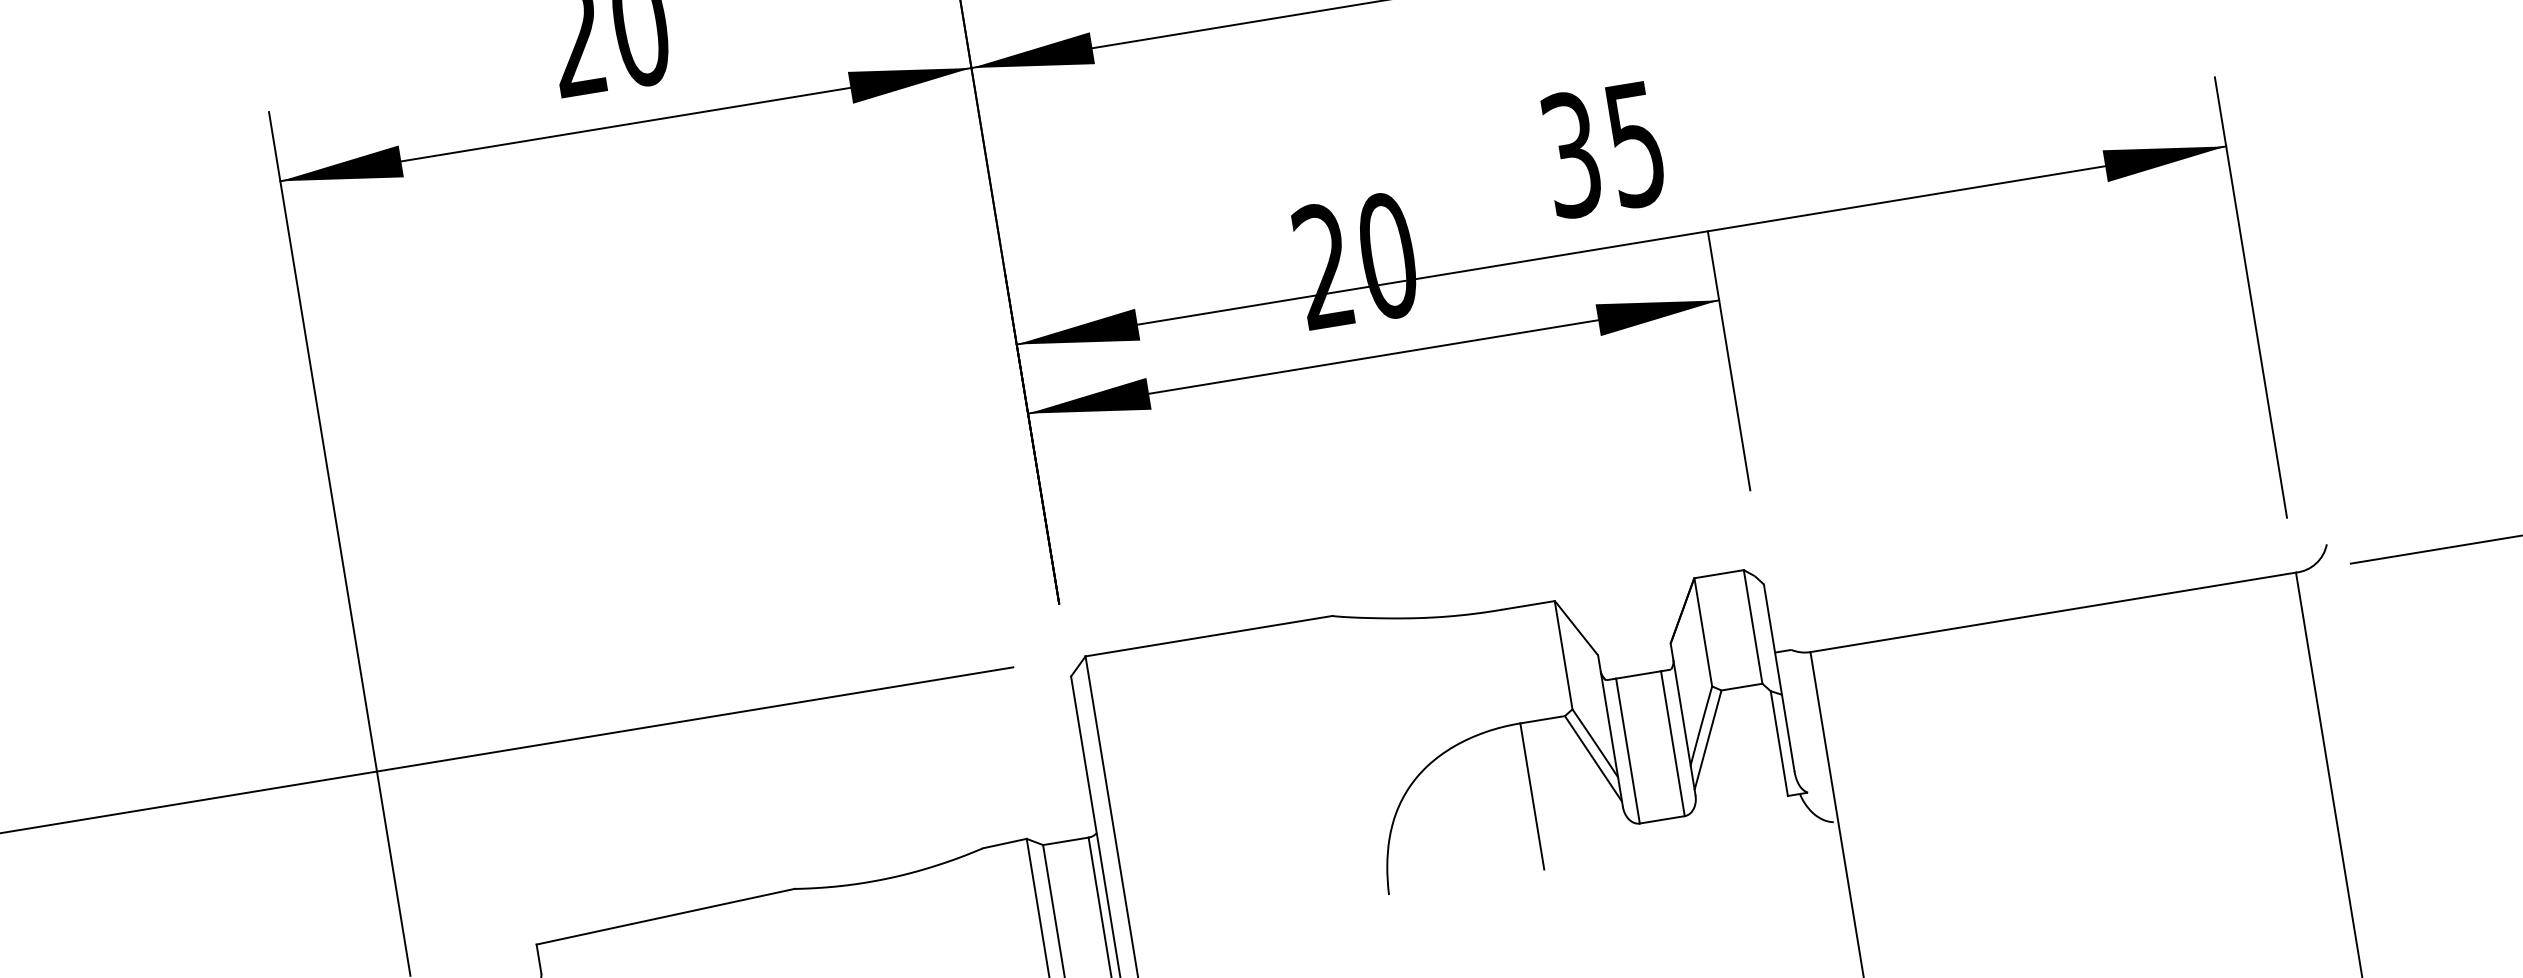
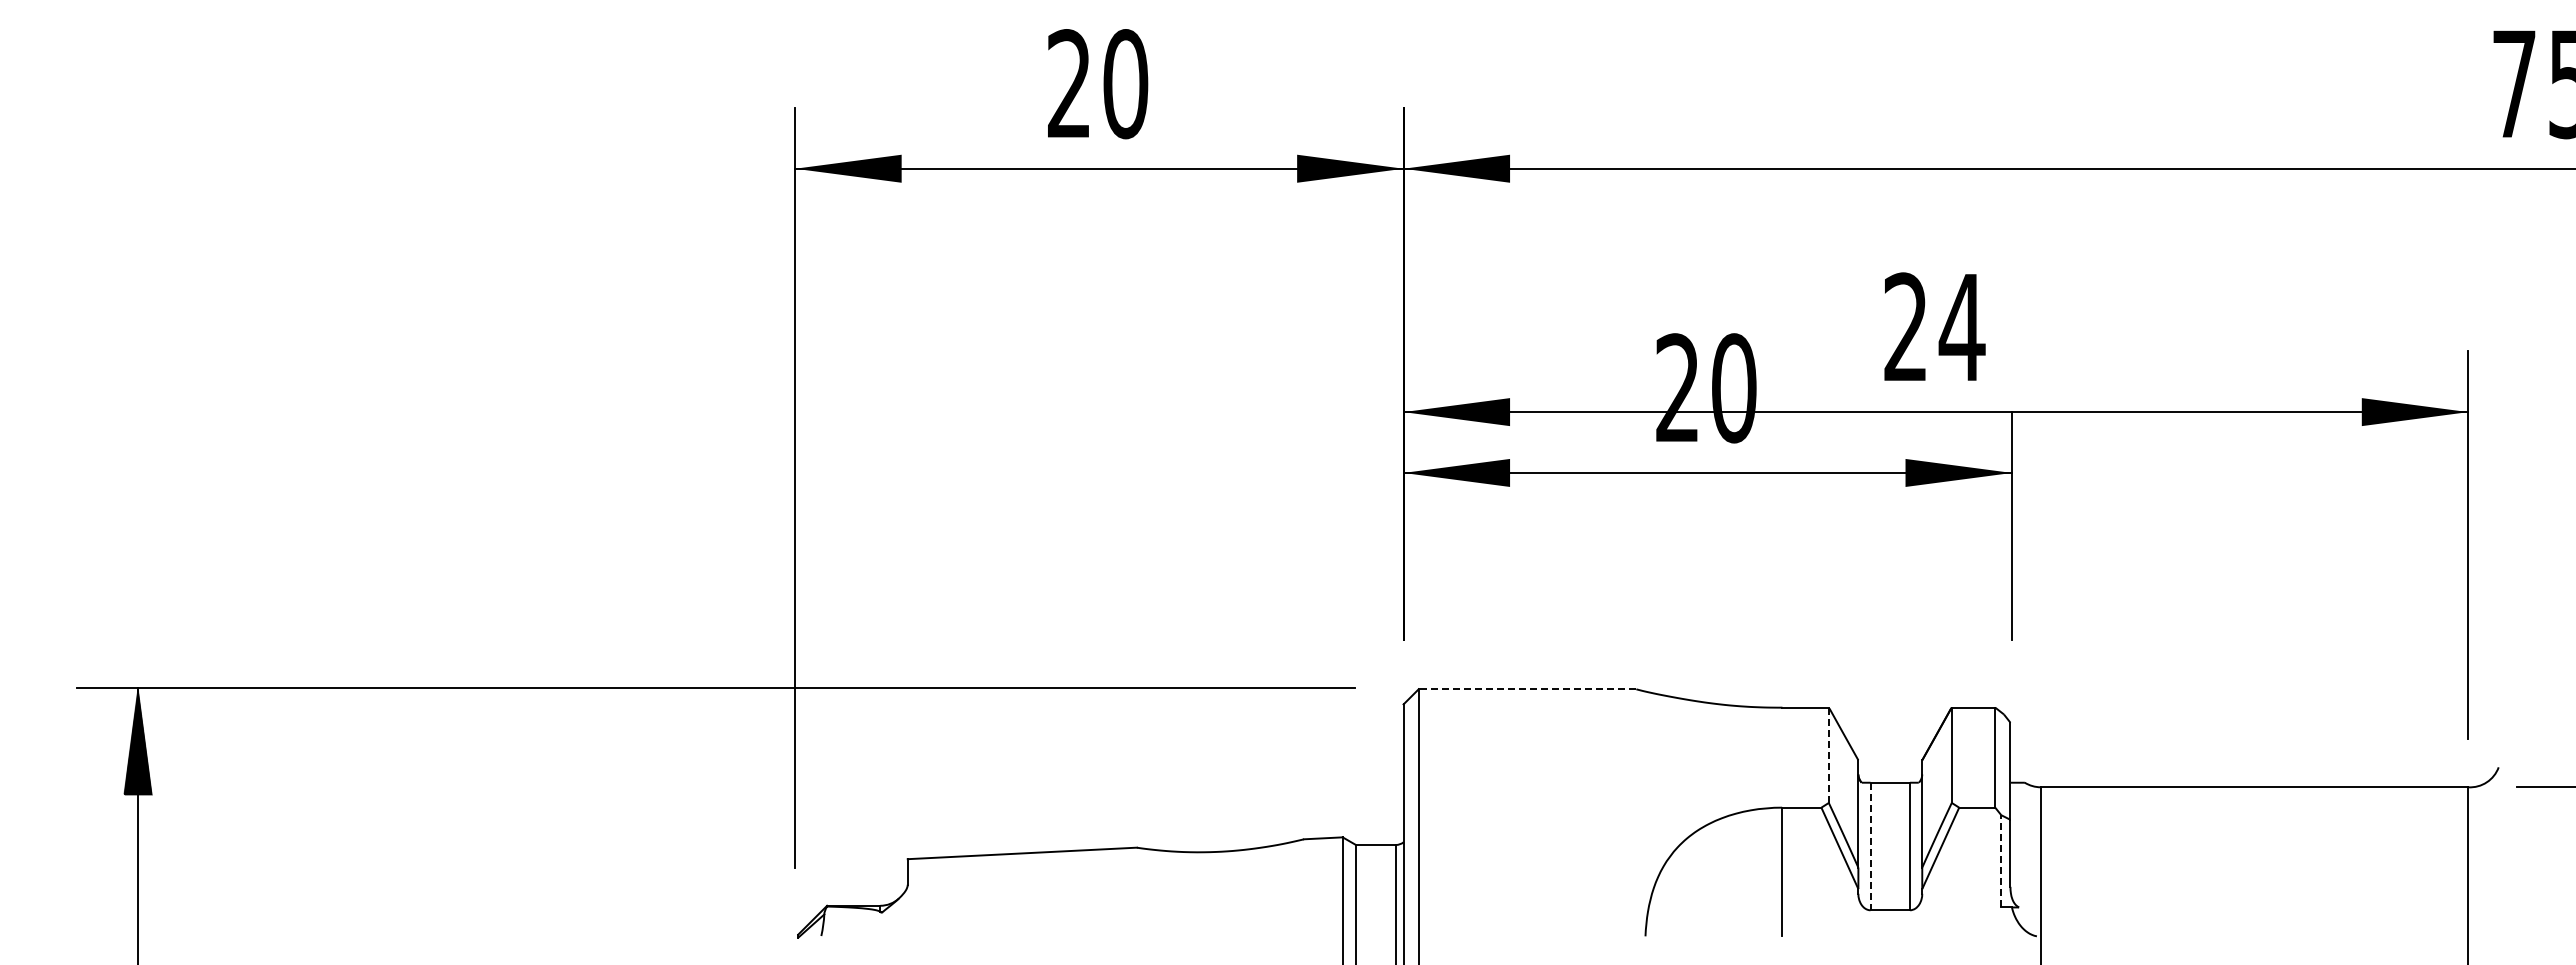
text: (1604, 149) -> (1934, 327), 35 -> 24
line: (1209, 636) -> (1527, 689), solid -> dashed
line: (1563, 655) -> (1828, 755), solid -> dashed
line: (1779, 742) -> (2001, 860), solid -> dashed
line: (1627, 751) -> (1870, 846), solid -> dashed

